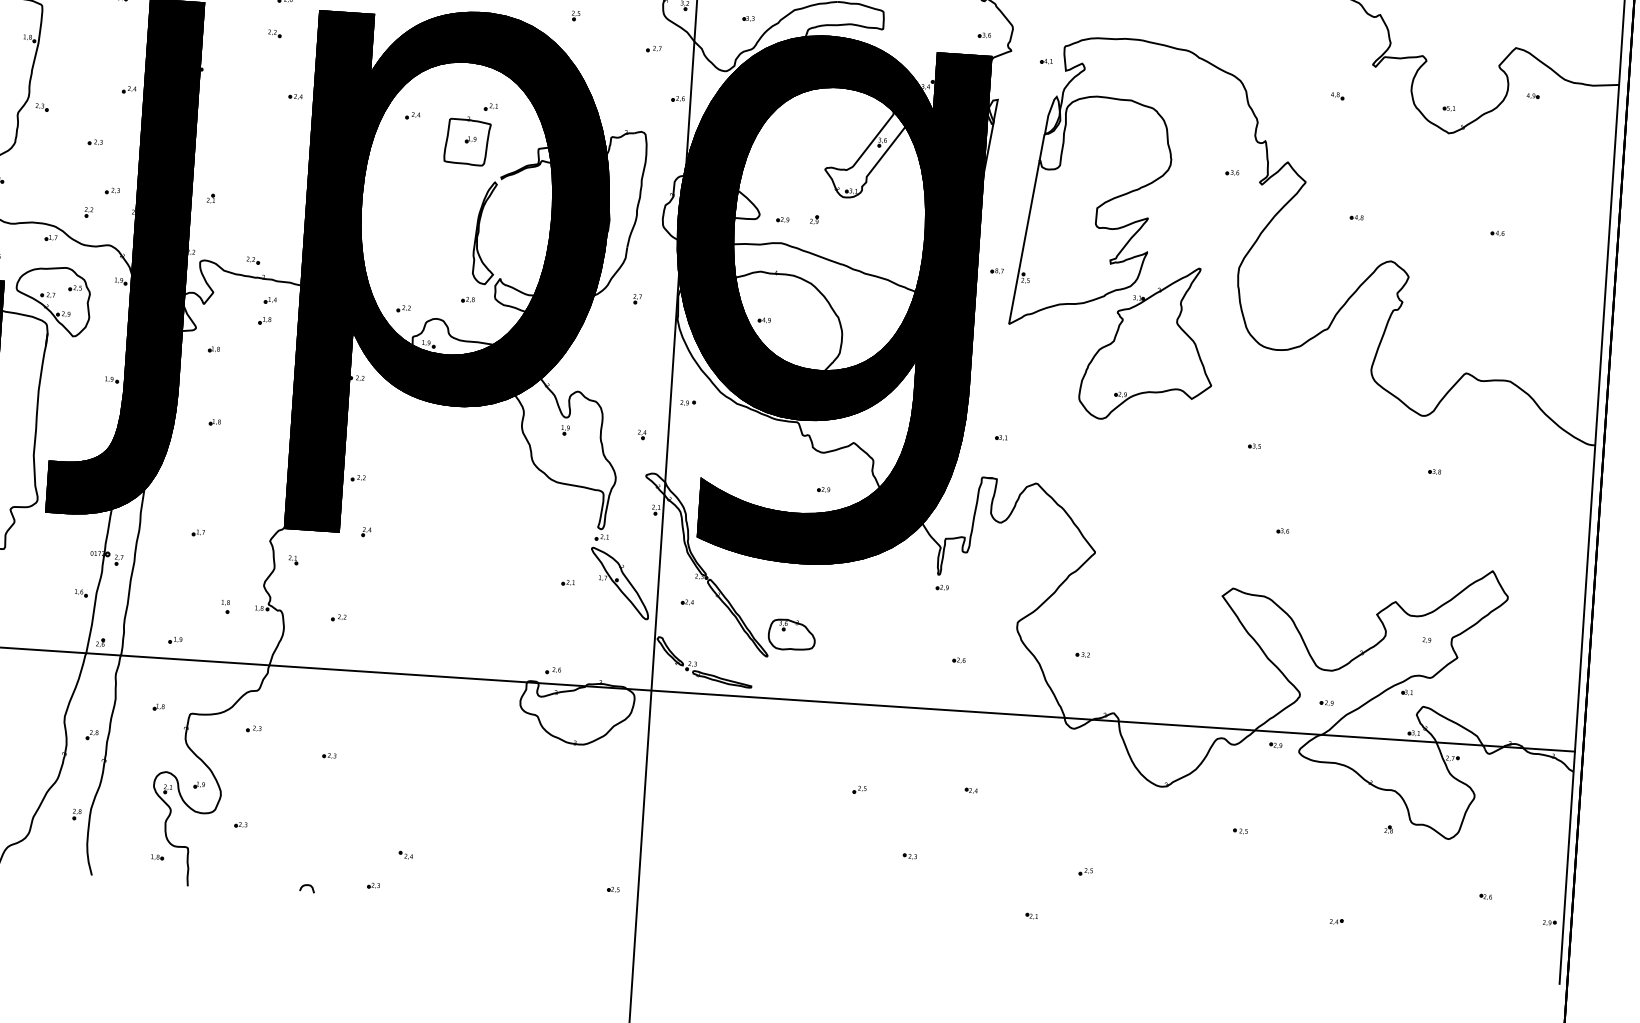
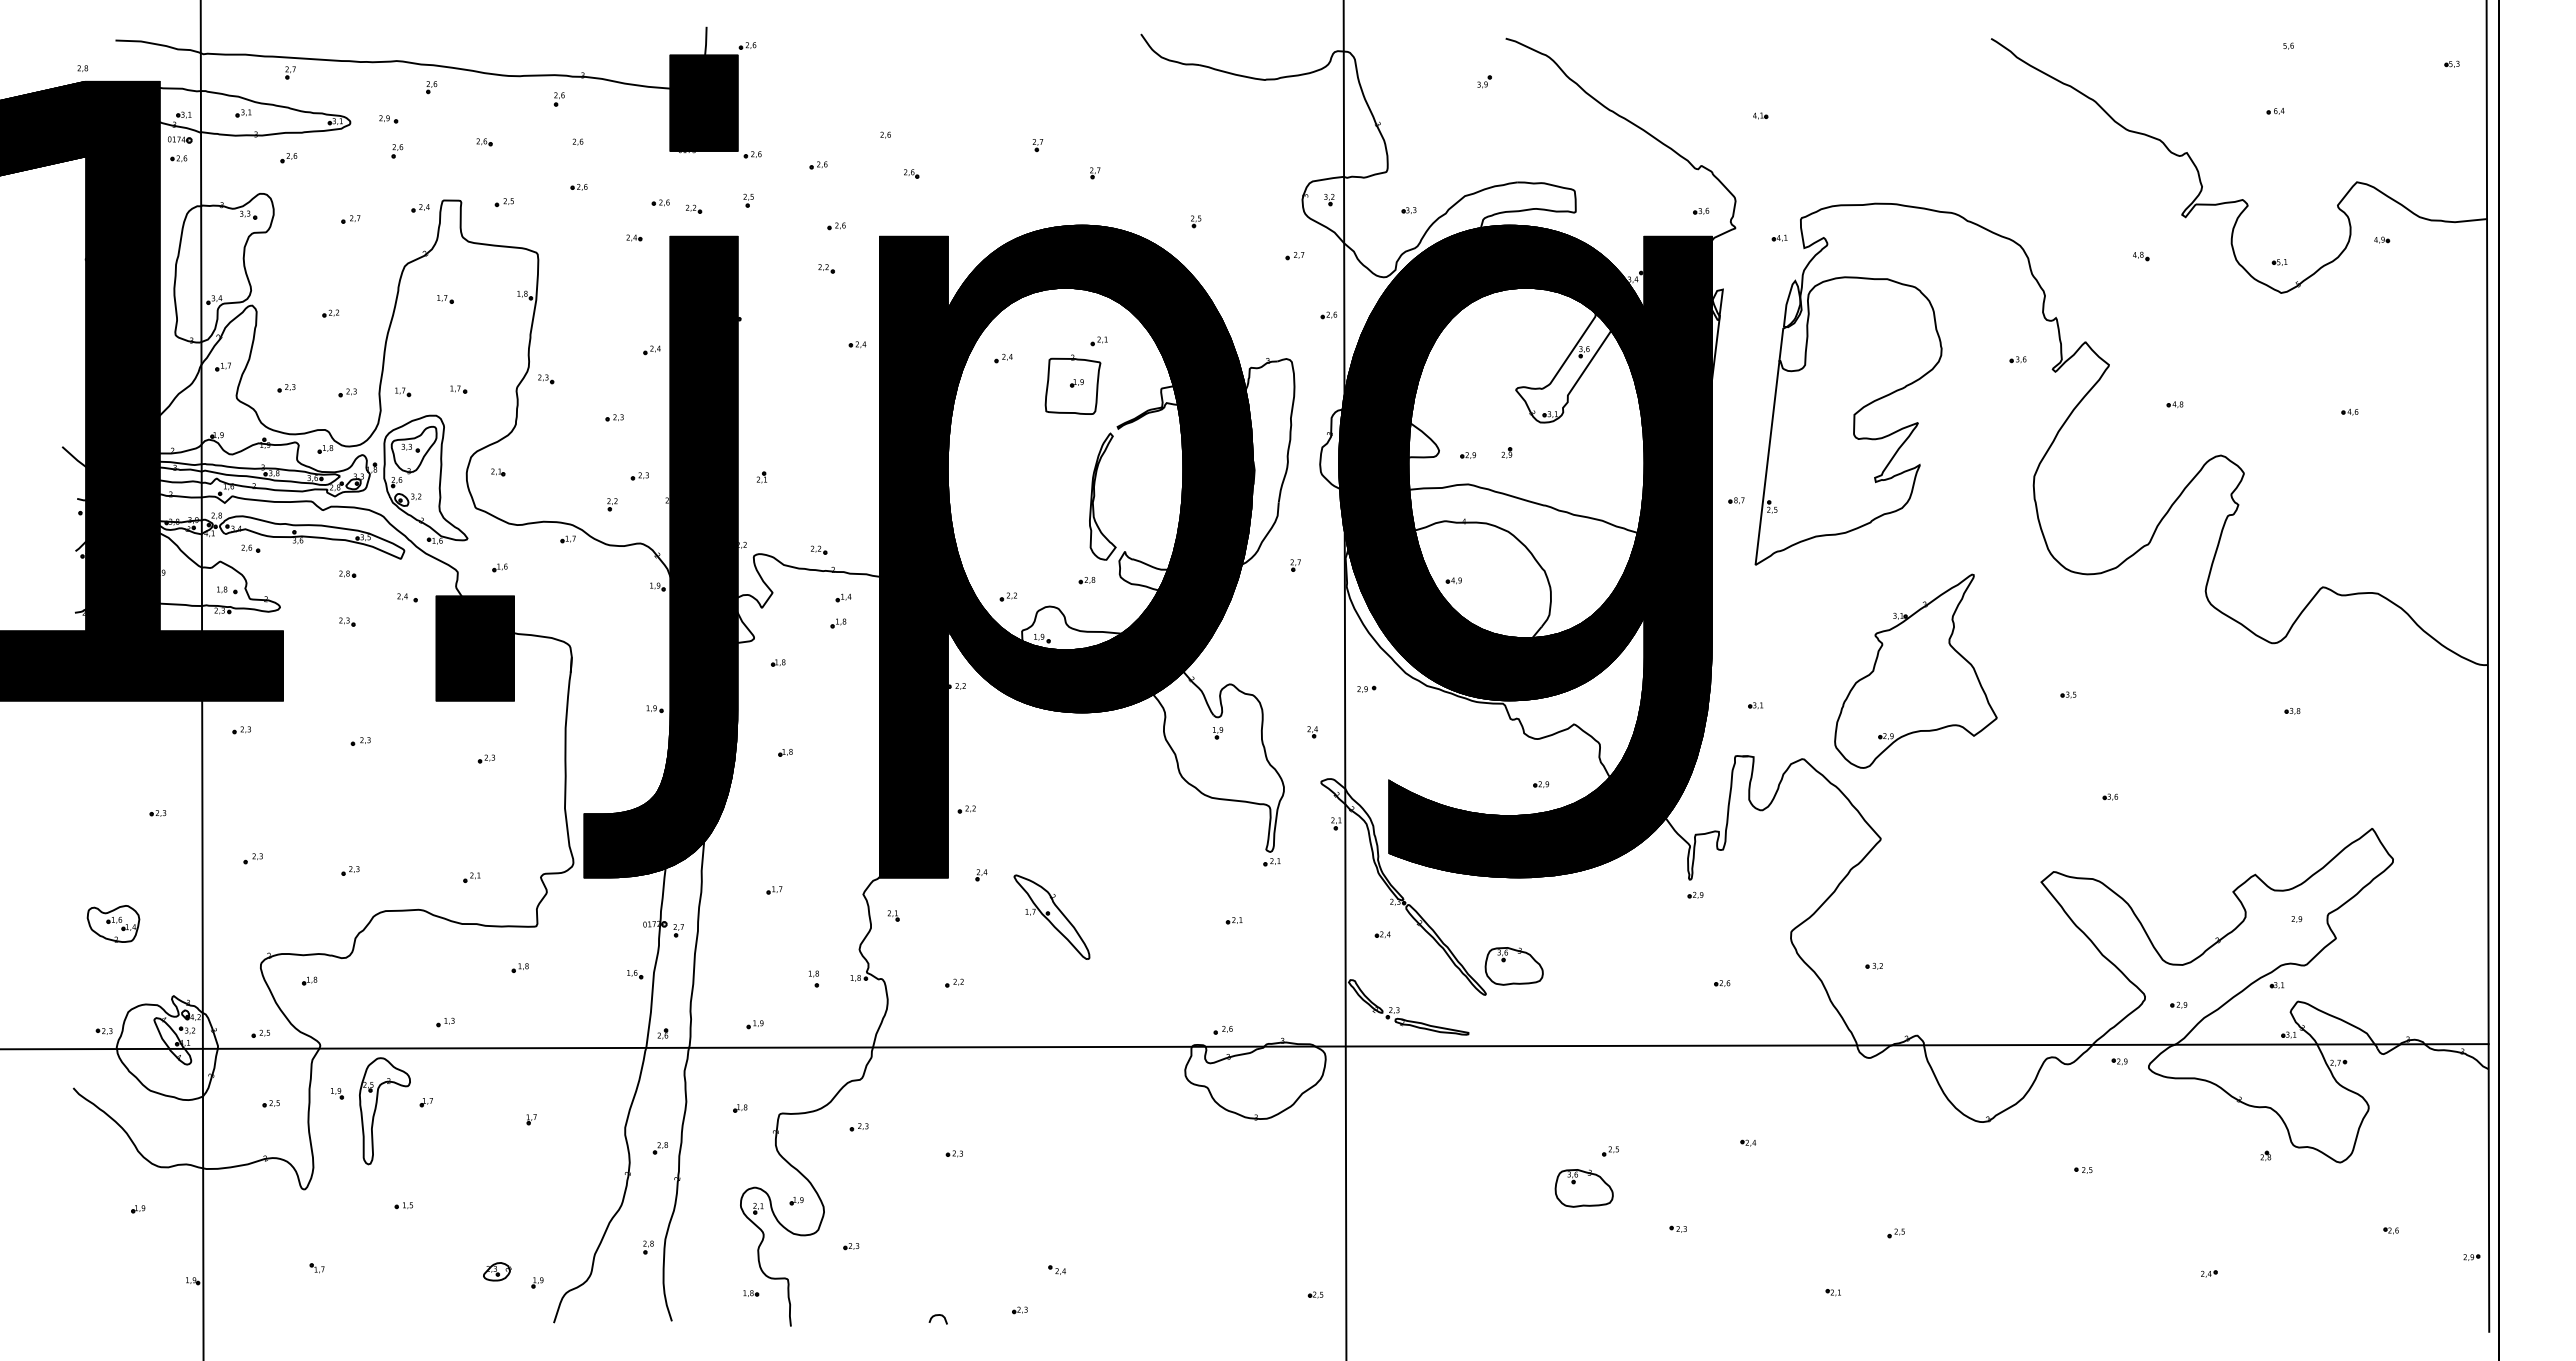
part: (52, 300) -> (575, 616), removed
part: (1148, 342) -> (1915, 670), moved
part: (619, 582) -> (1051, 916), moved
part: (835, 818) -> (1583, 1188), added

